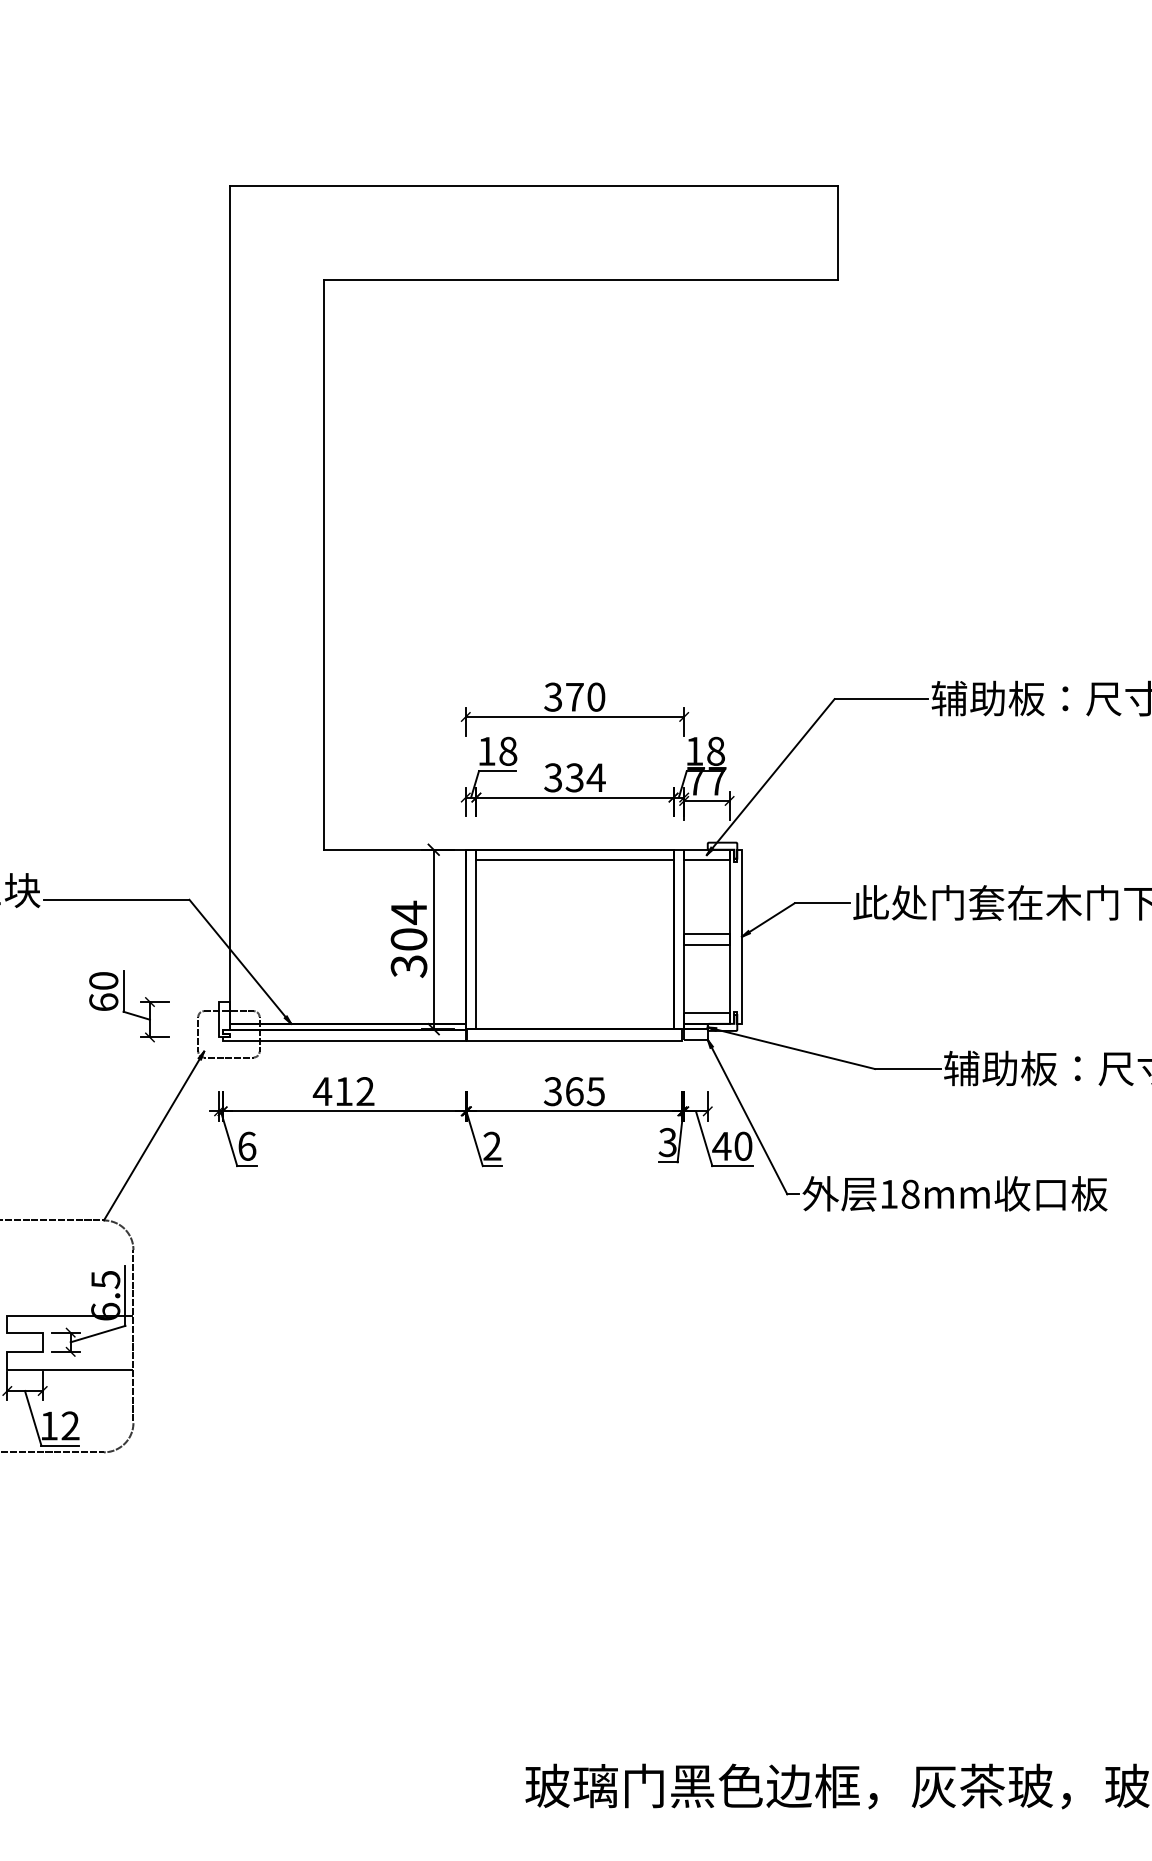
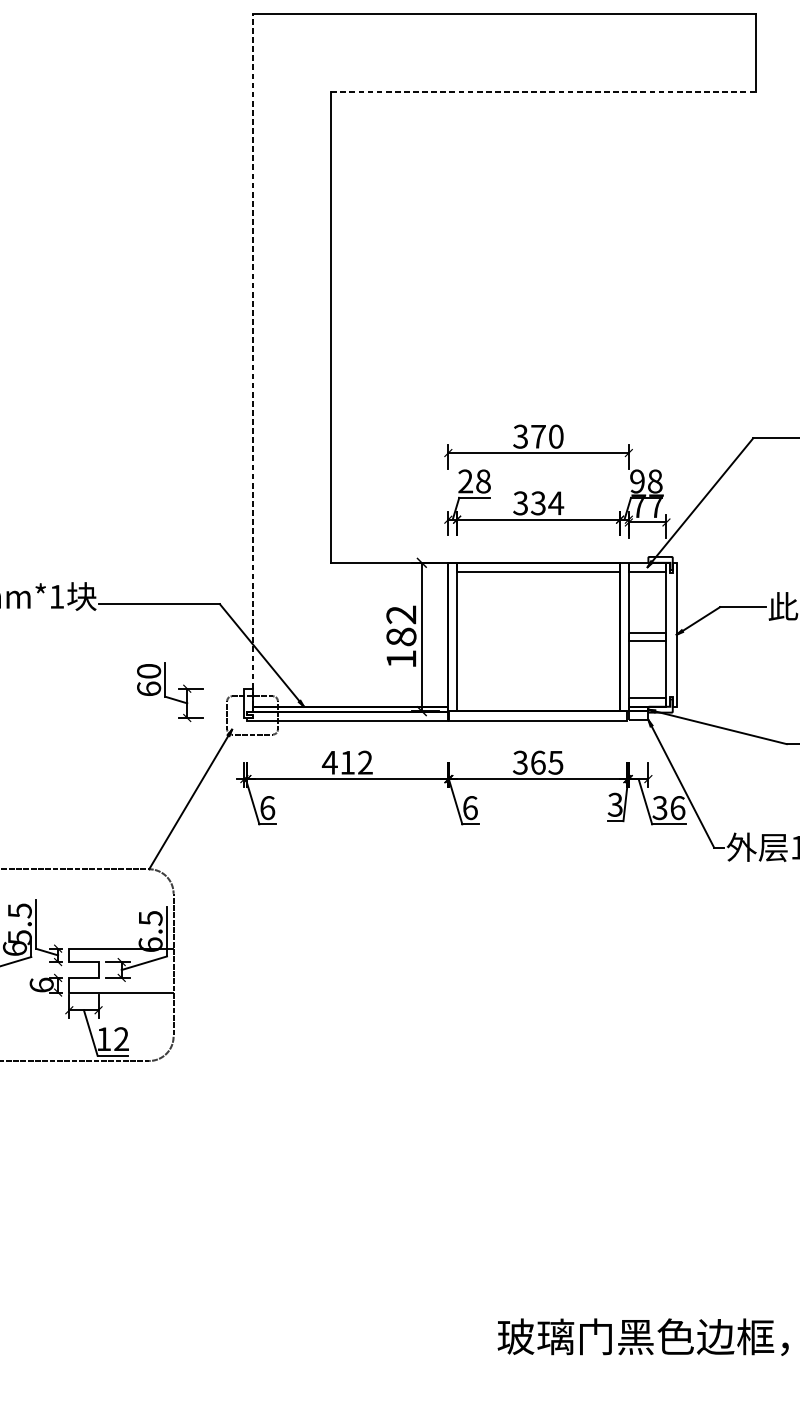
line: (580, 280) -> (543, 92), solid -> dashed
line: (229, 604) -> (252, 360), solid -> dashed
text: (486, 750) -> (465, 480), 18 -> 28
text: (694, 750) -> (637, 480), 18 -> 98
text: (408, 939) -> (400, 637), 304 -> 182
text: (492, 1145) -> (470, 807), 2 -> 6
text: (732, 1145) -> (668, 807), 40 -> 36

